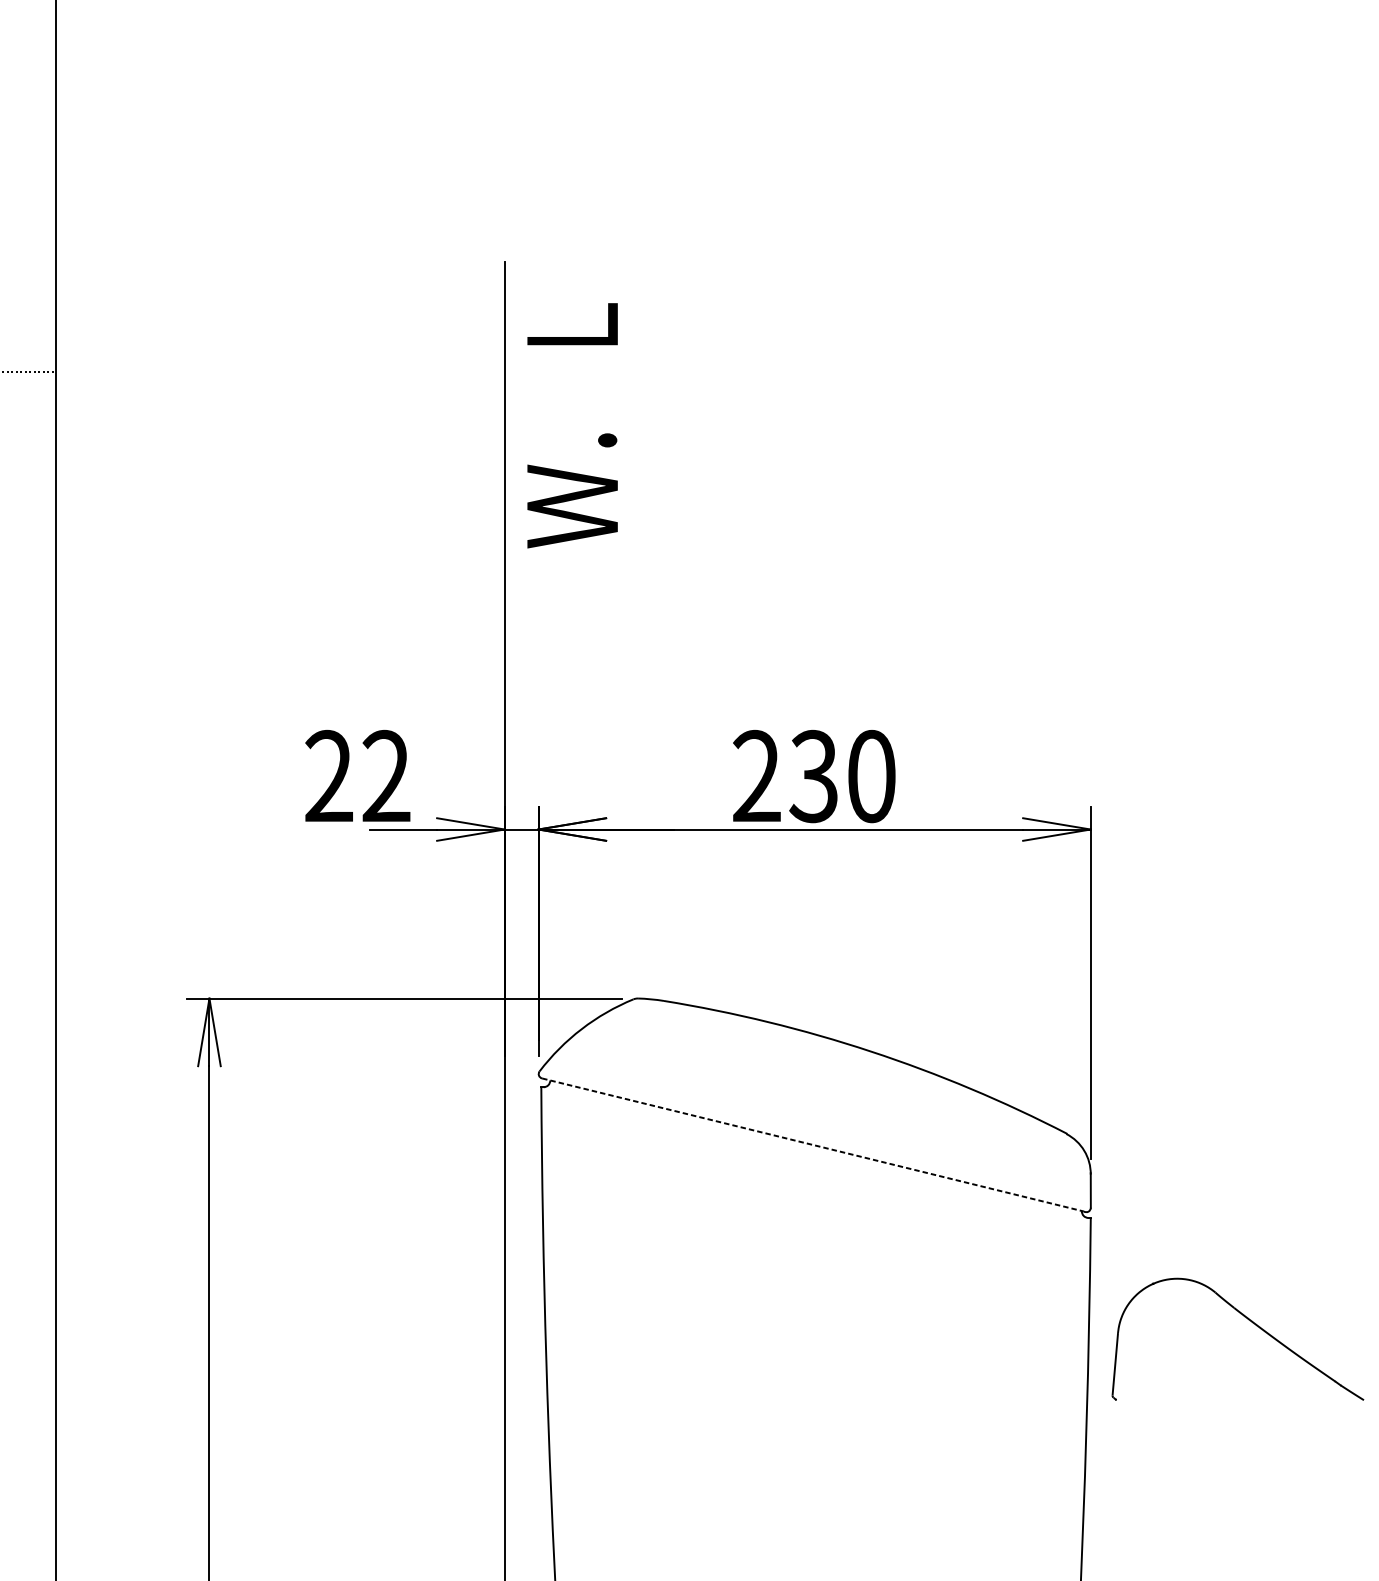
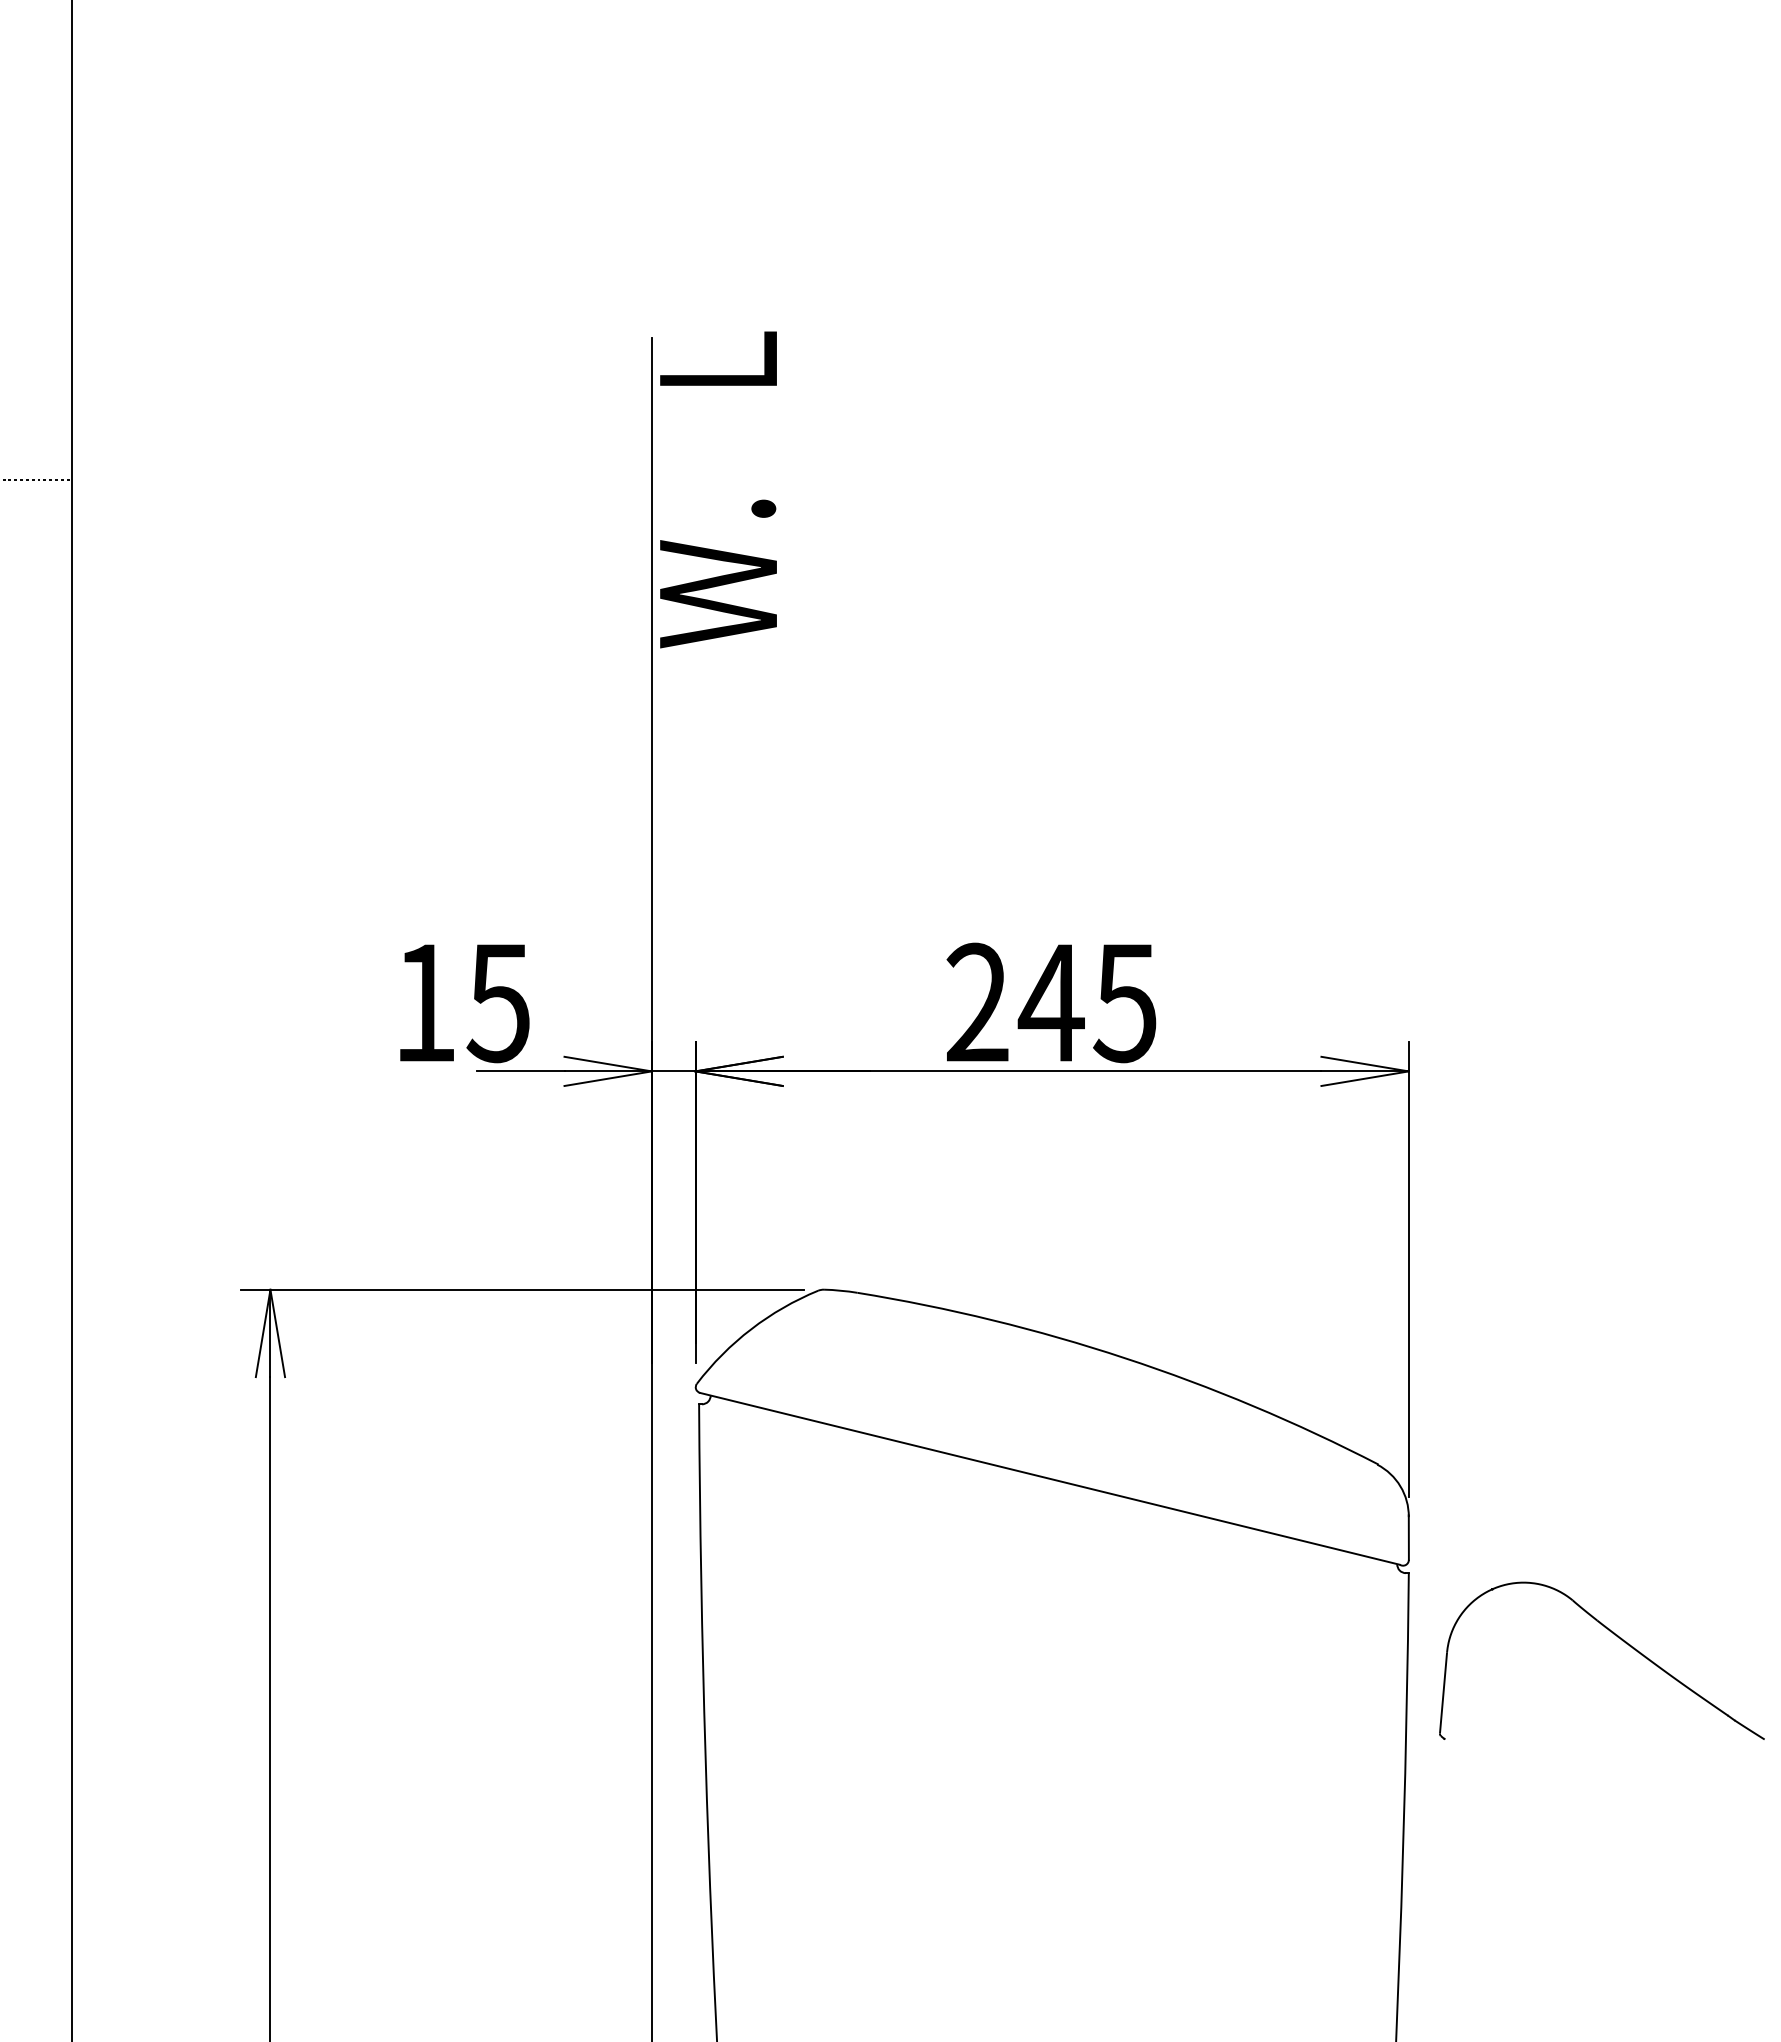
text: (572, 425) -> (718, 489), moved
text: (357, 776) -> (461, 1002), 22 -> 15
text: (841, 776) -> (1086, 1002), 230 -> 245
line: (813, 1144) -> (1050, 1478), dashed -> solid
part: (1250, 1321) -> (1618, 1638), moved

